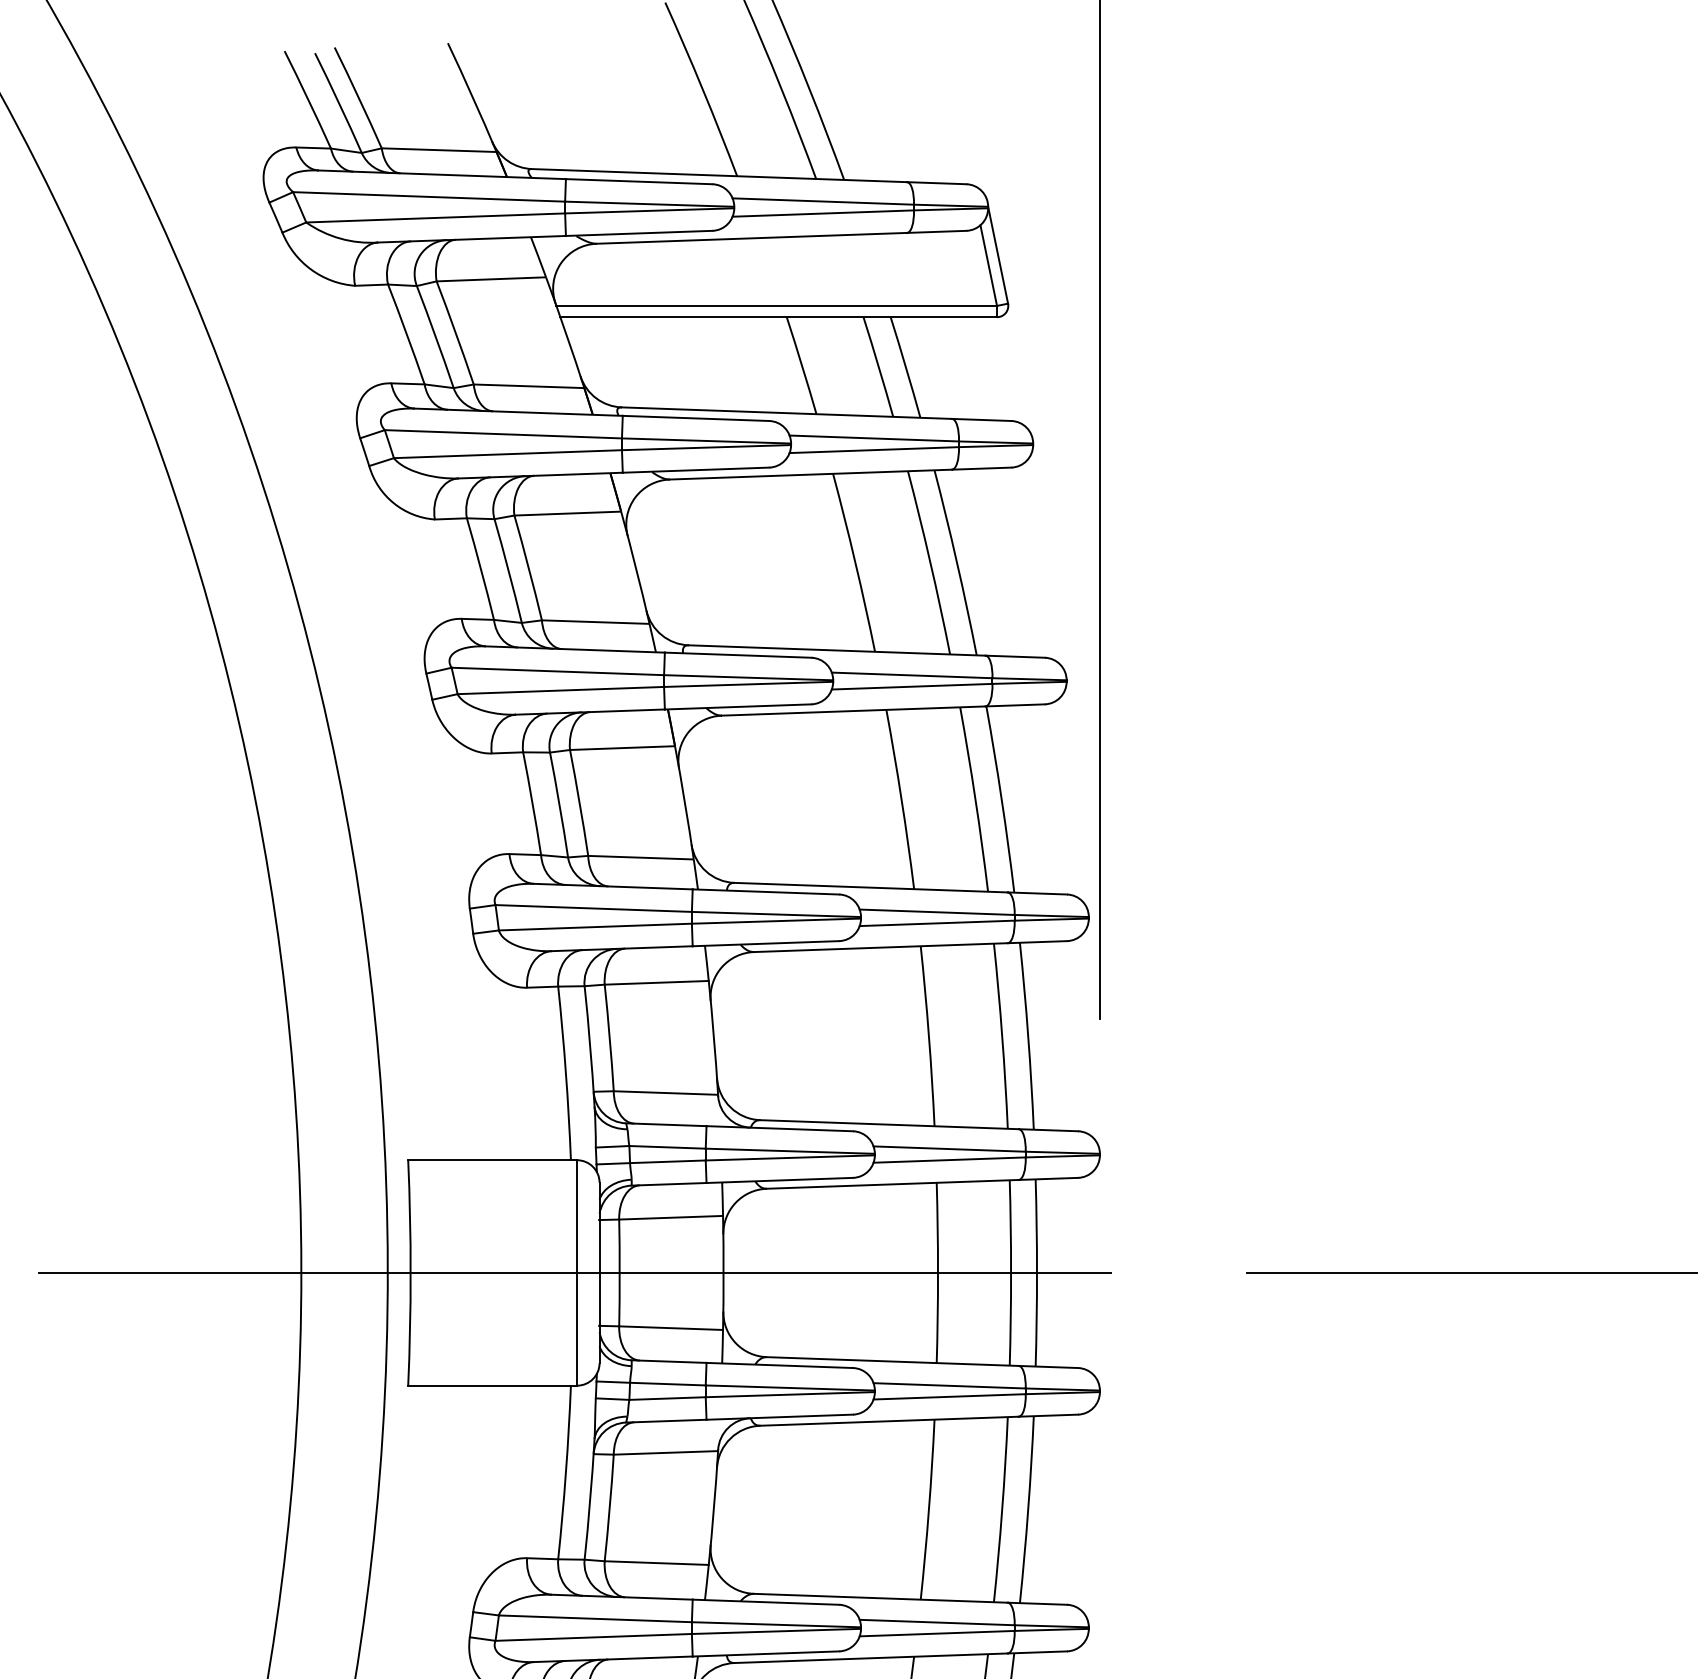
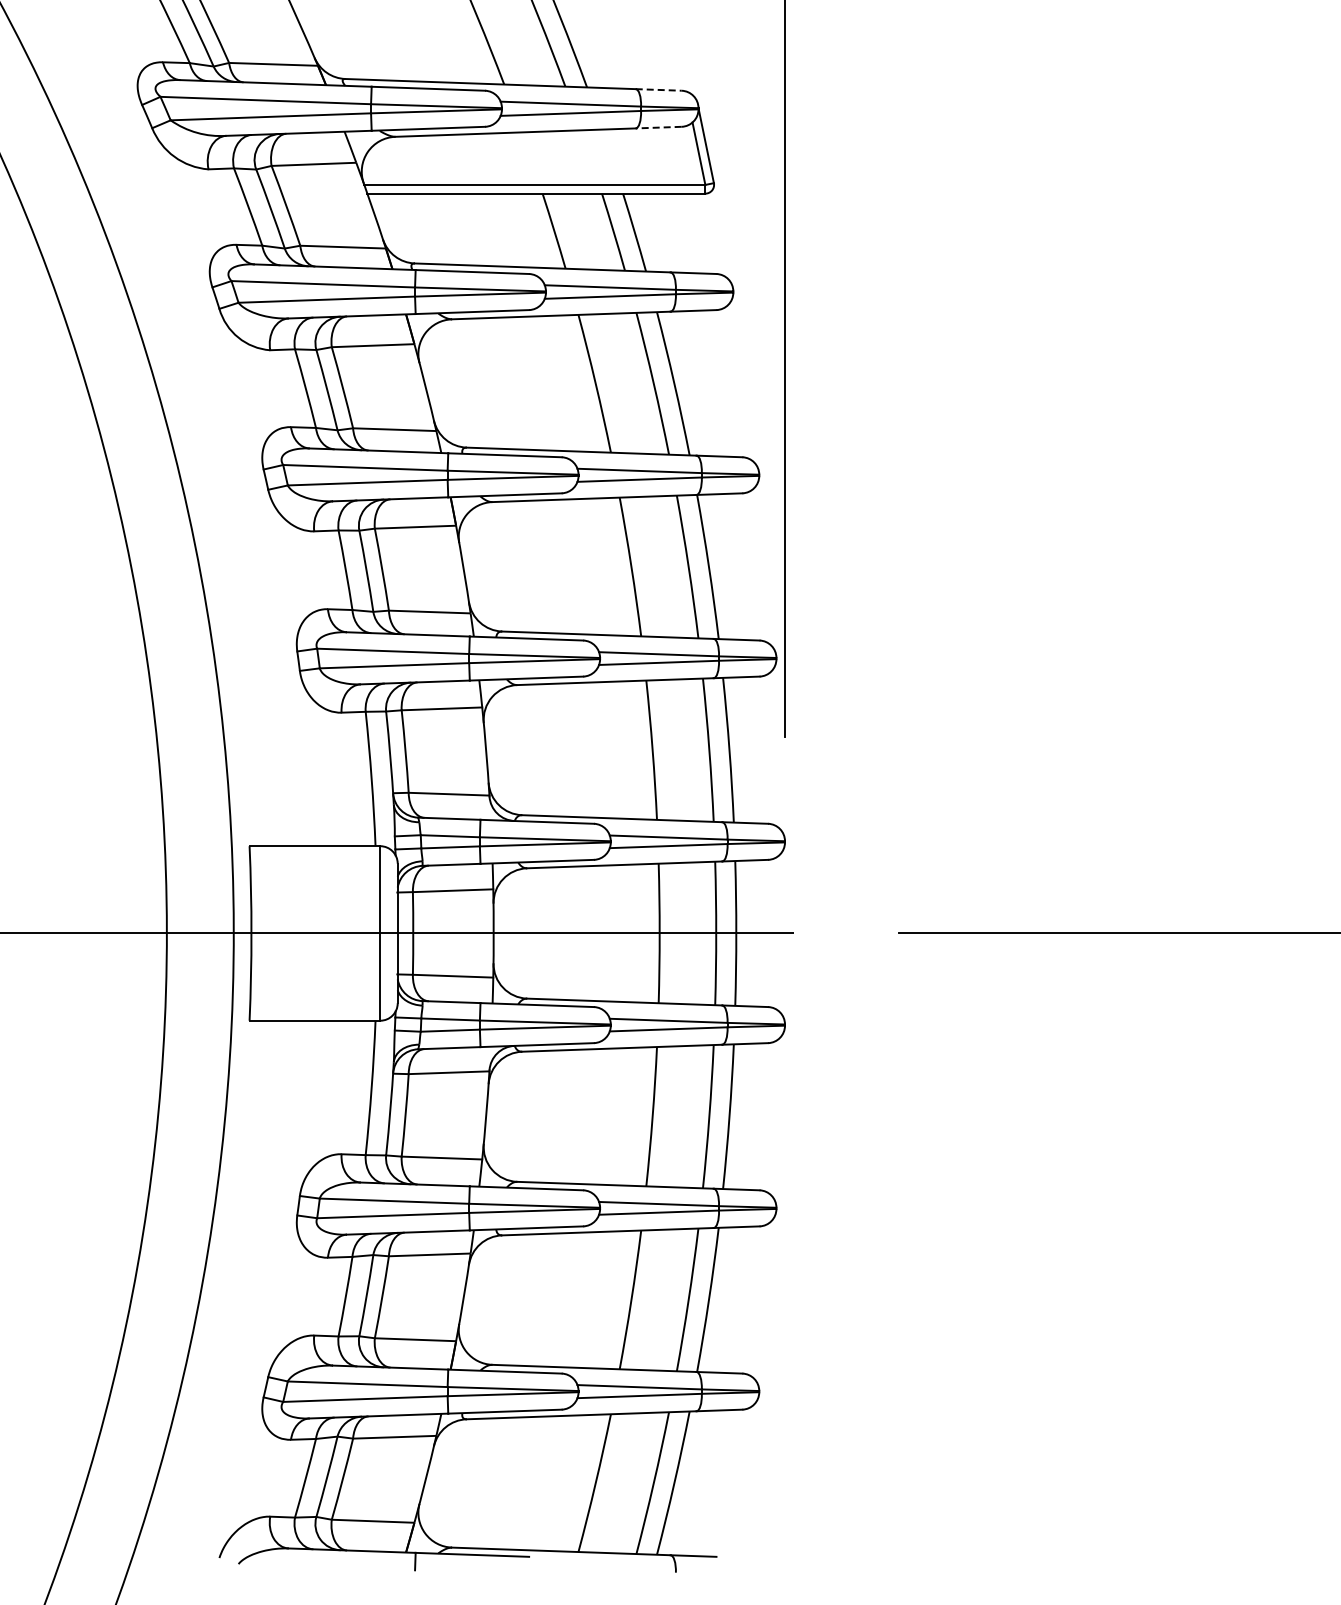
line: (936, 182) -> (658, 89), solid -> dashed
line: (936, 231) -> (658, 127), solid -> dashed

